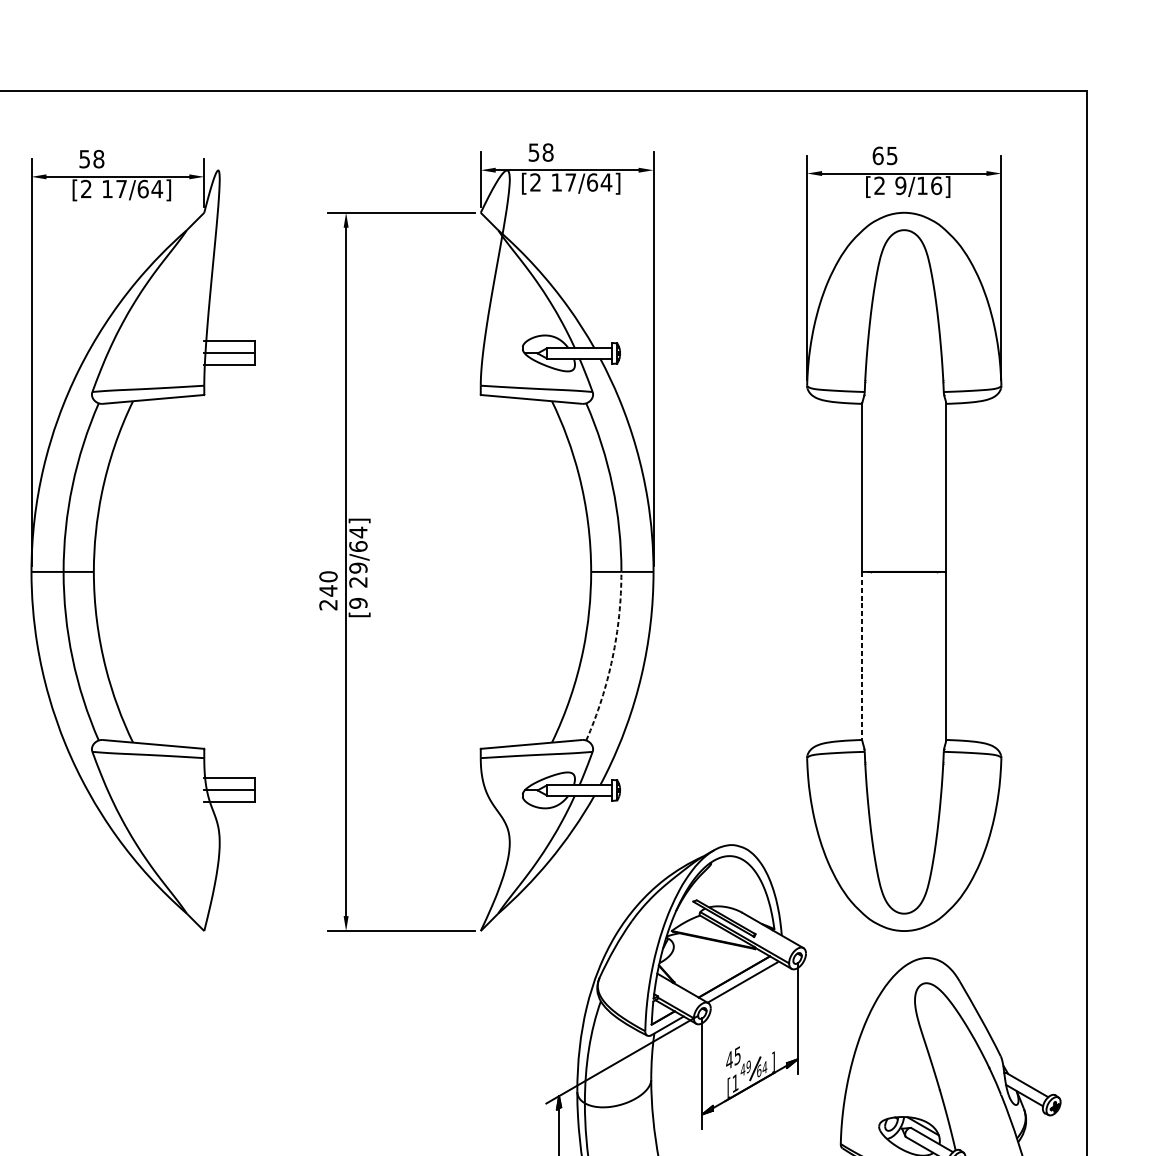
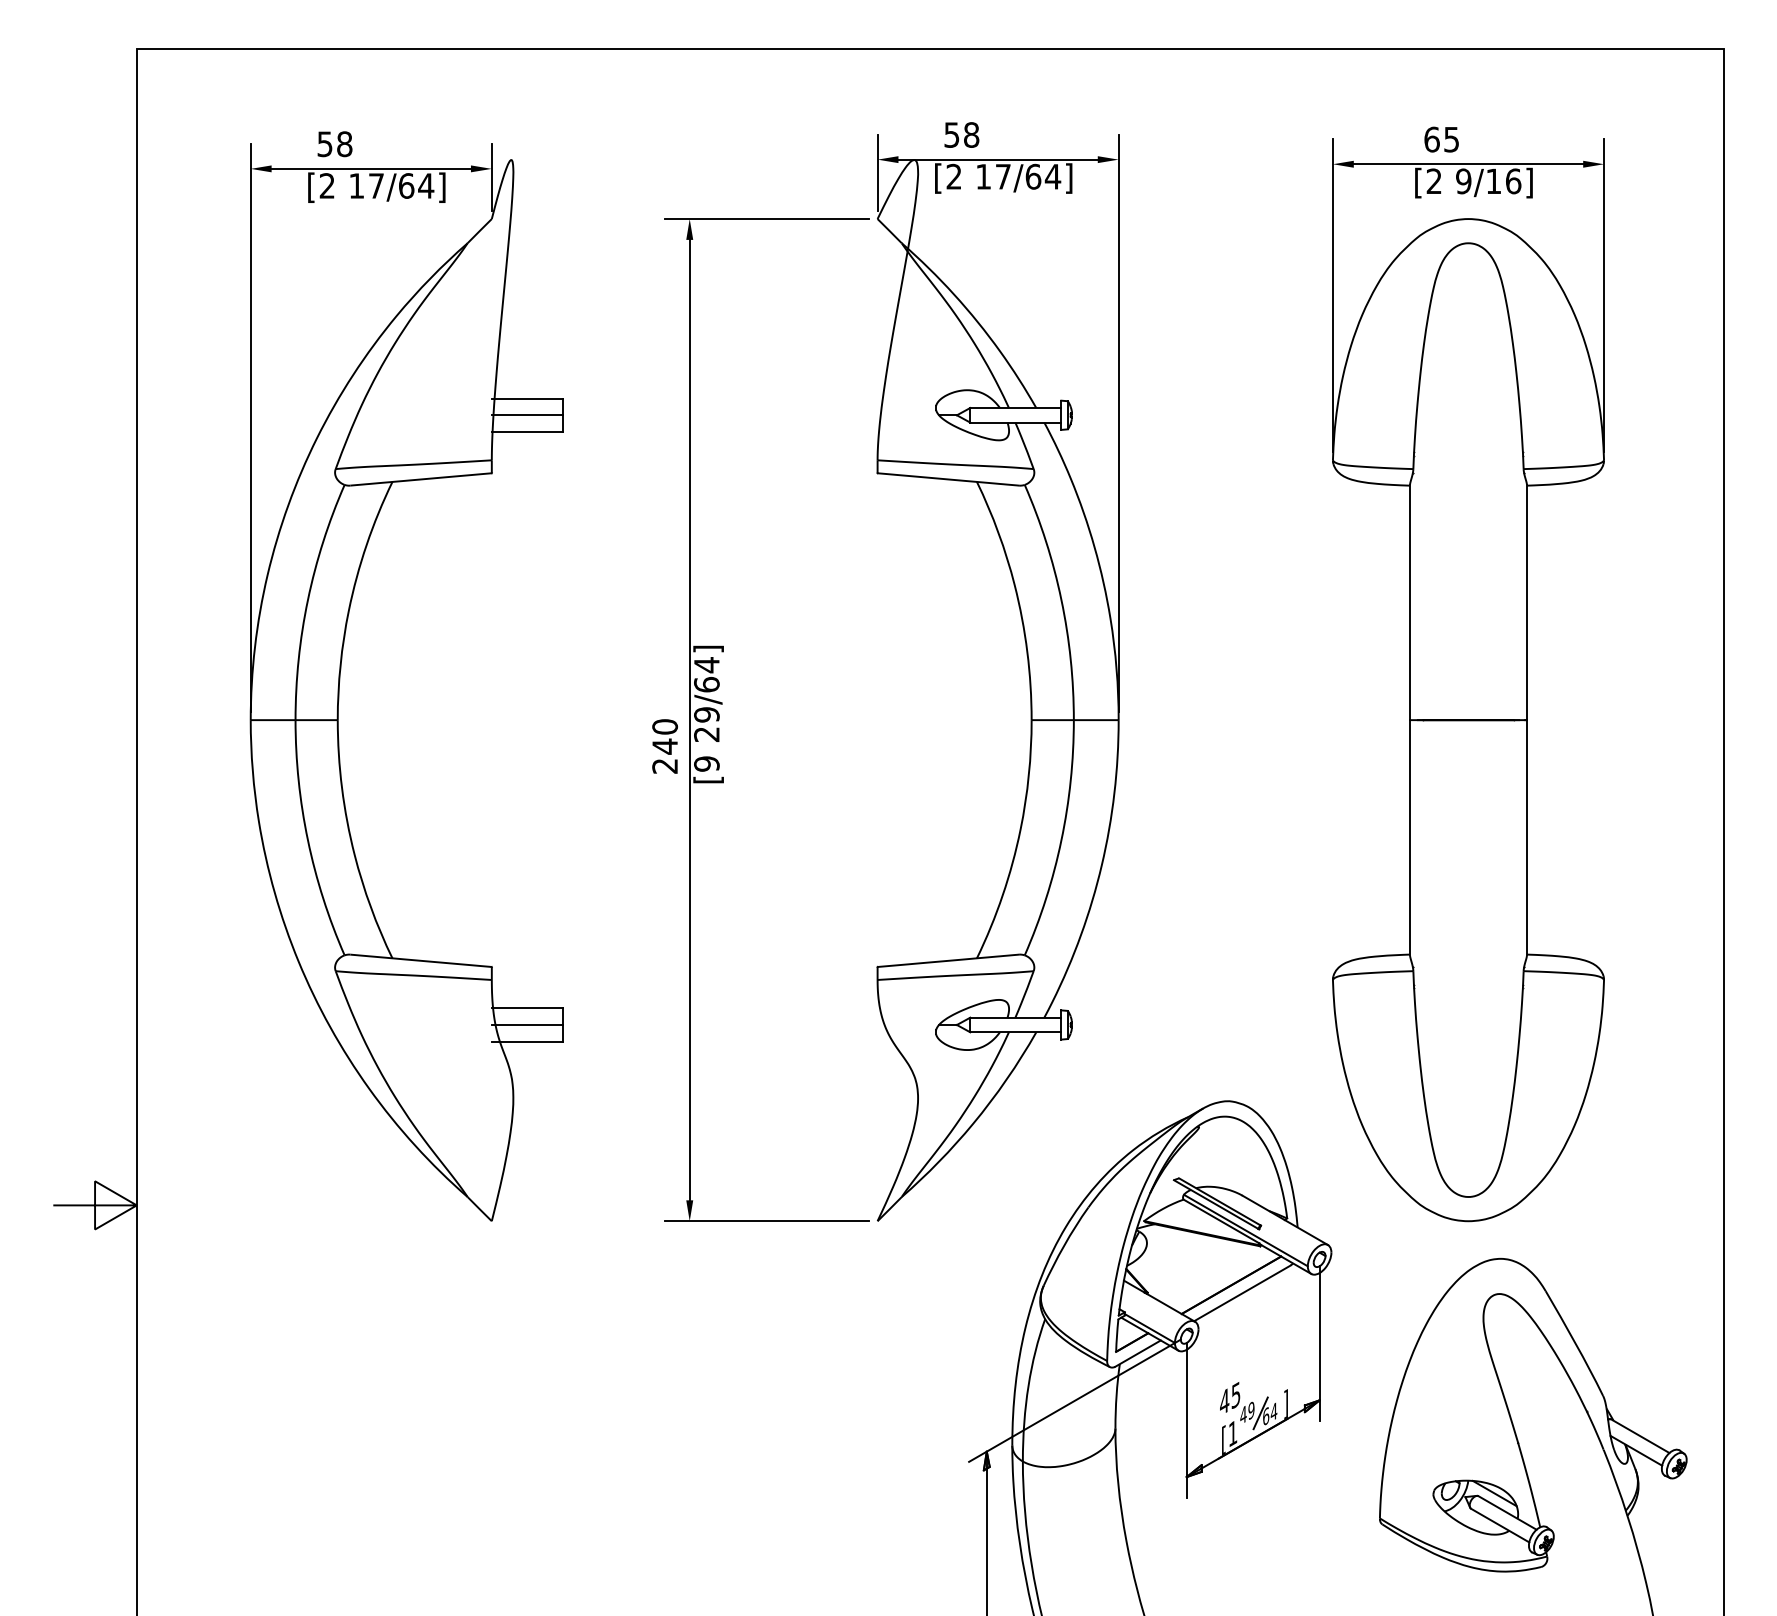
line: (862, 656) -> (1410, 837), dashed -> solid
arc: (612, 658) -> (1061, 840), dashed -> solid

